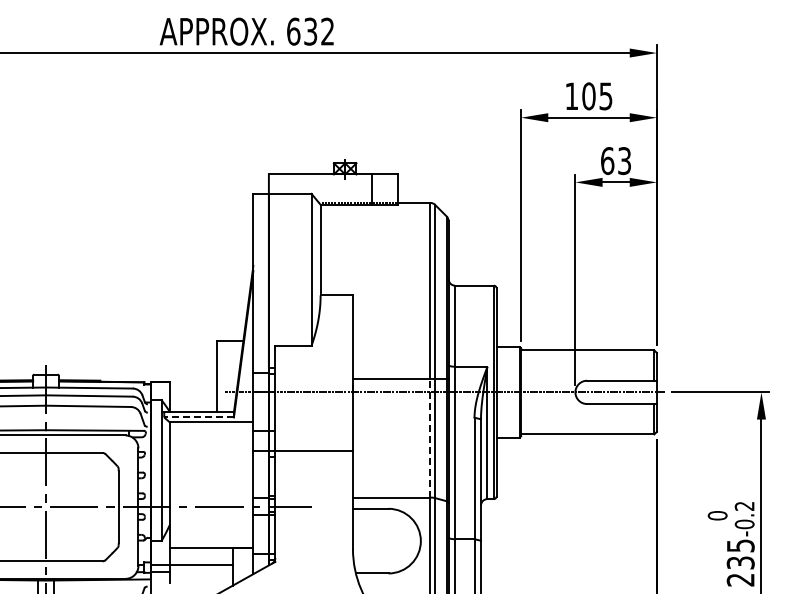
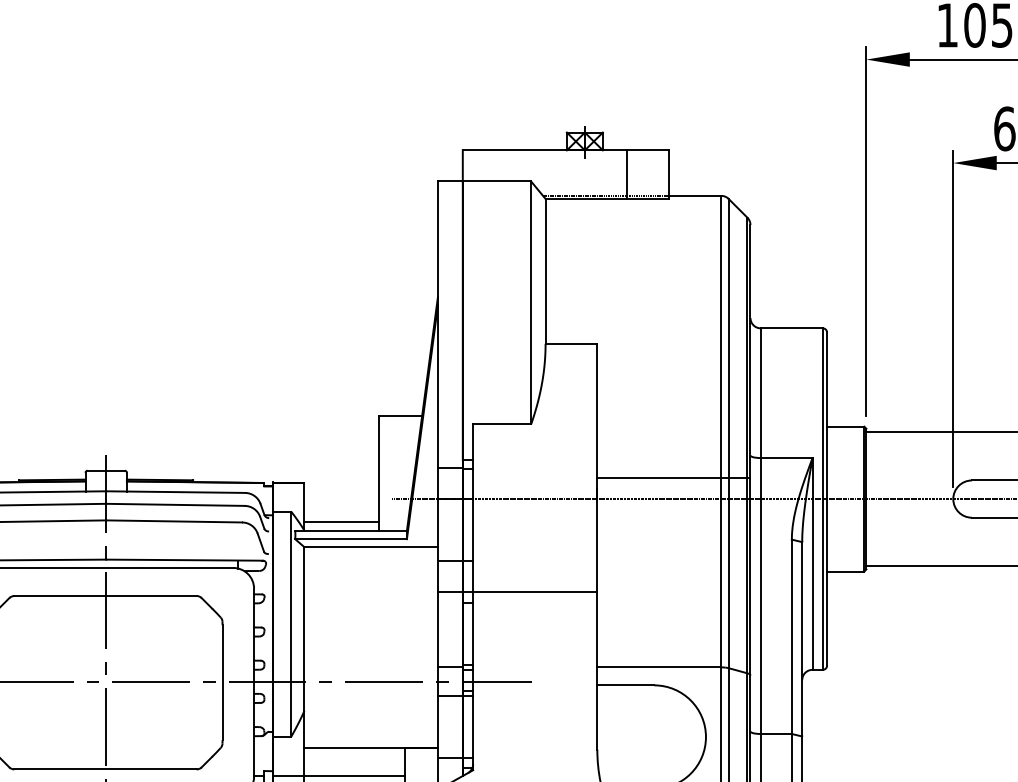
line: (192, 406) -> (340, 521), added
line: (199, 417) -> (351, 539), dashed -> solid
line: (430, 438) -> (721, 572), dashed -> solid

